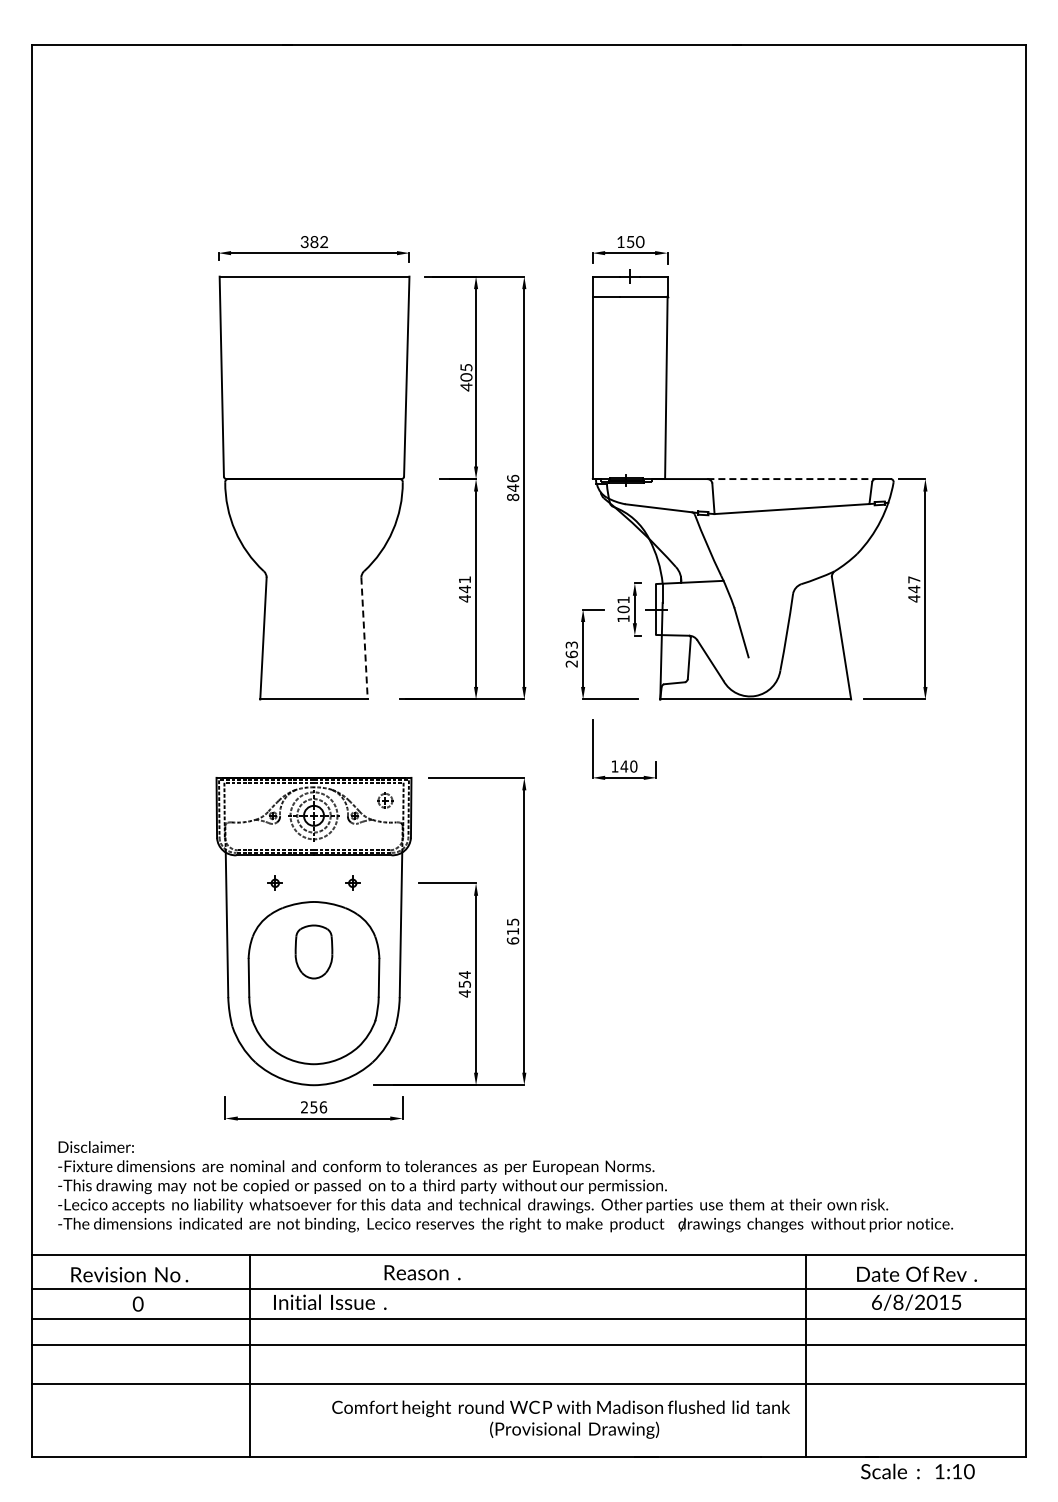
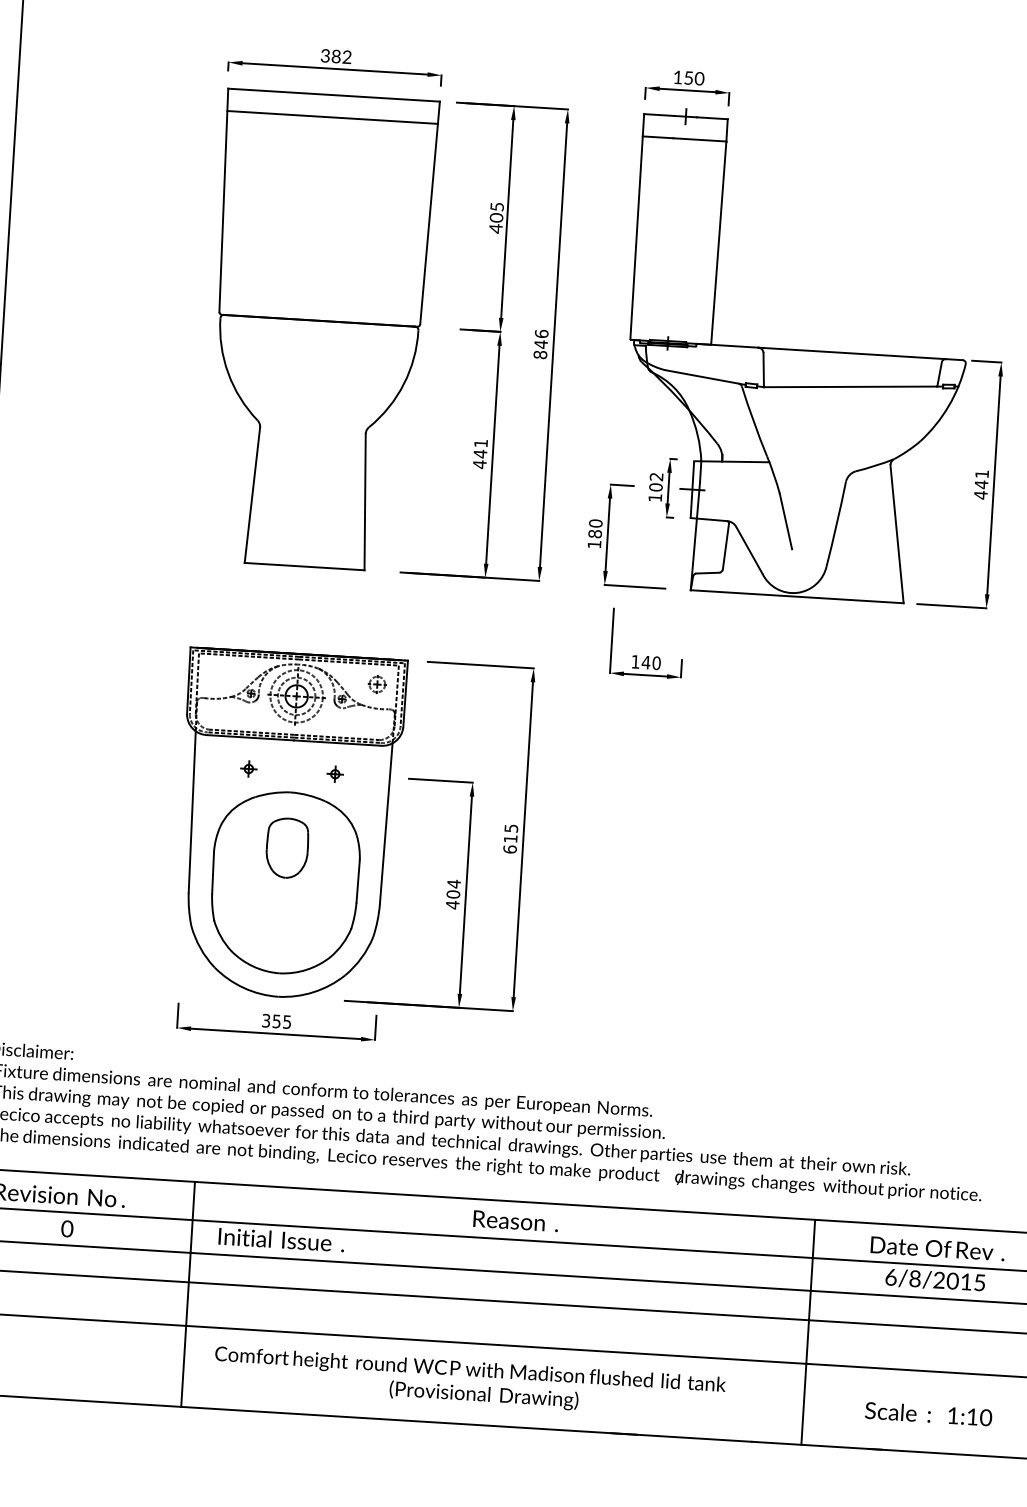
line: (314, 296) -> (332, 117), added
line: (792, 479) -> (853, 353), dashed -> solid
text: (914, 579) -> (982, 473), 447 -> 441
text: (623, 600) -> (656, 477), 101 -> 102
line: (364, 639) -> (365, 503), dashed -> solid
text: (571, 654) -> (594, 534), 263 -> 180
text: (464, 983) -> (453, 893), 454 -> 404
text: (314, 1107) -> (277, 1021), 256 -> 355
text: (422, 1272) -> (515, 1220), moved
text: (560, 1419) -> (469, 1382), moved
text: (917, 1471) -> (928, 1414), moved

